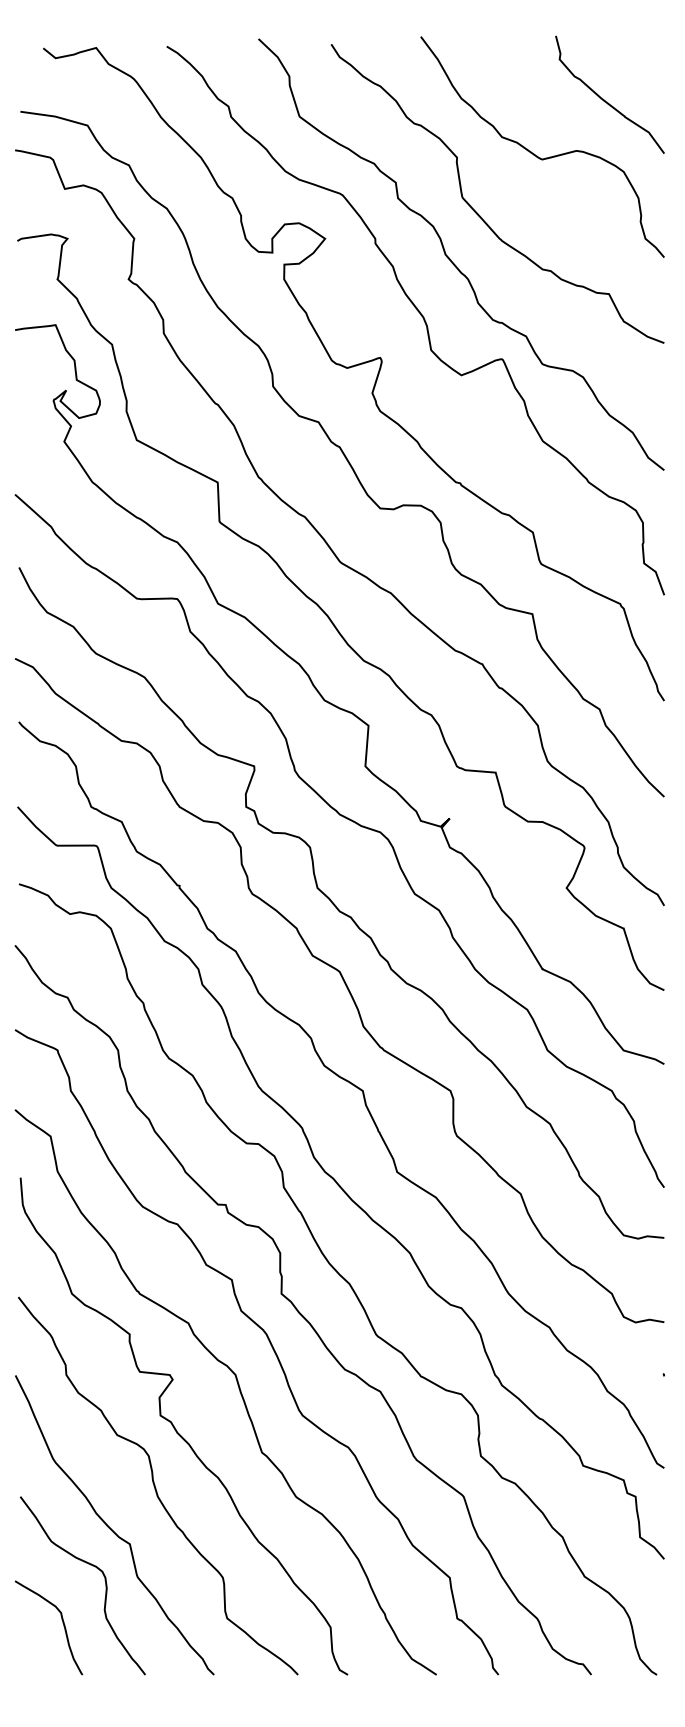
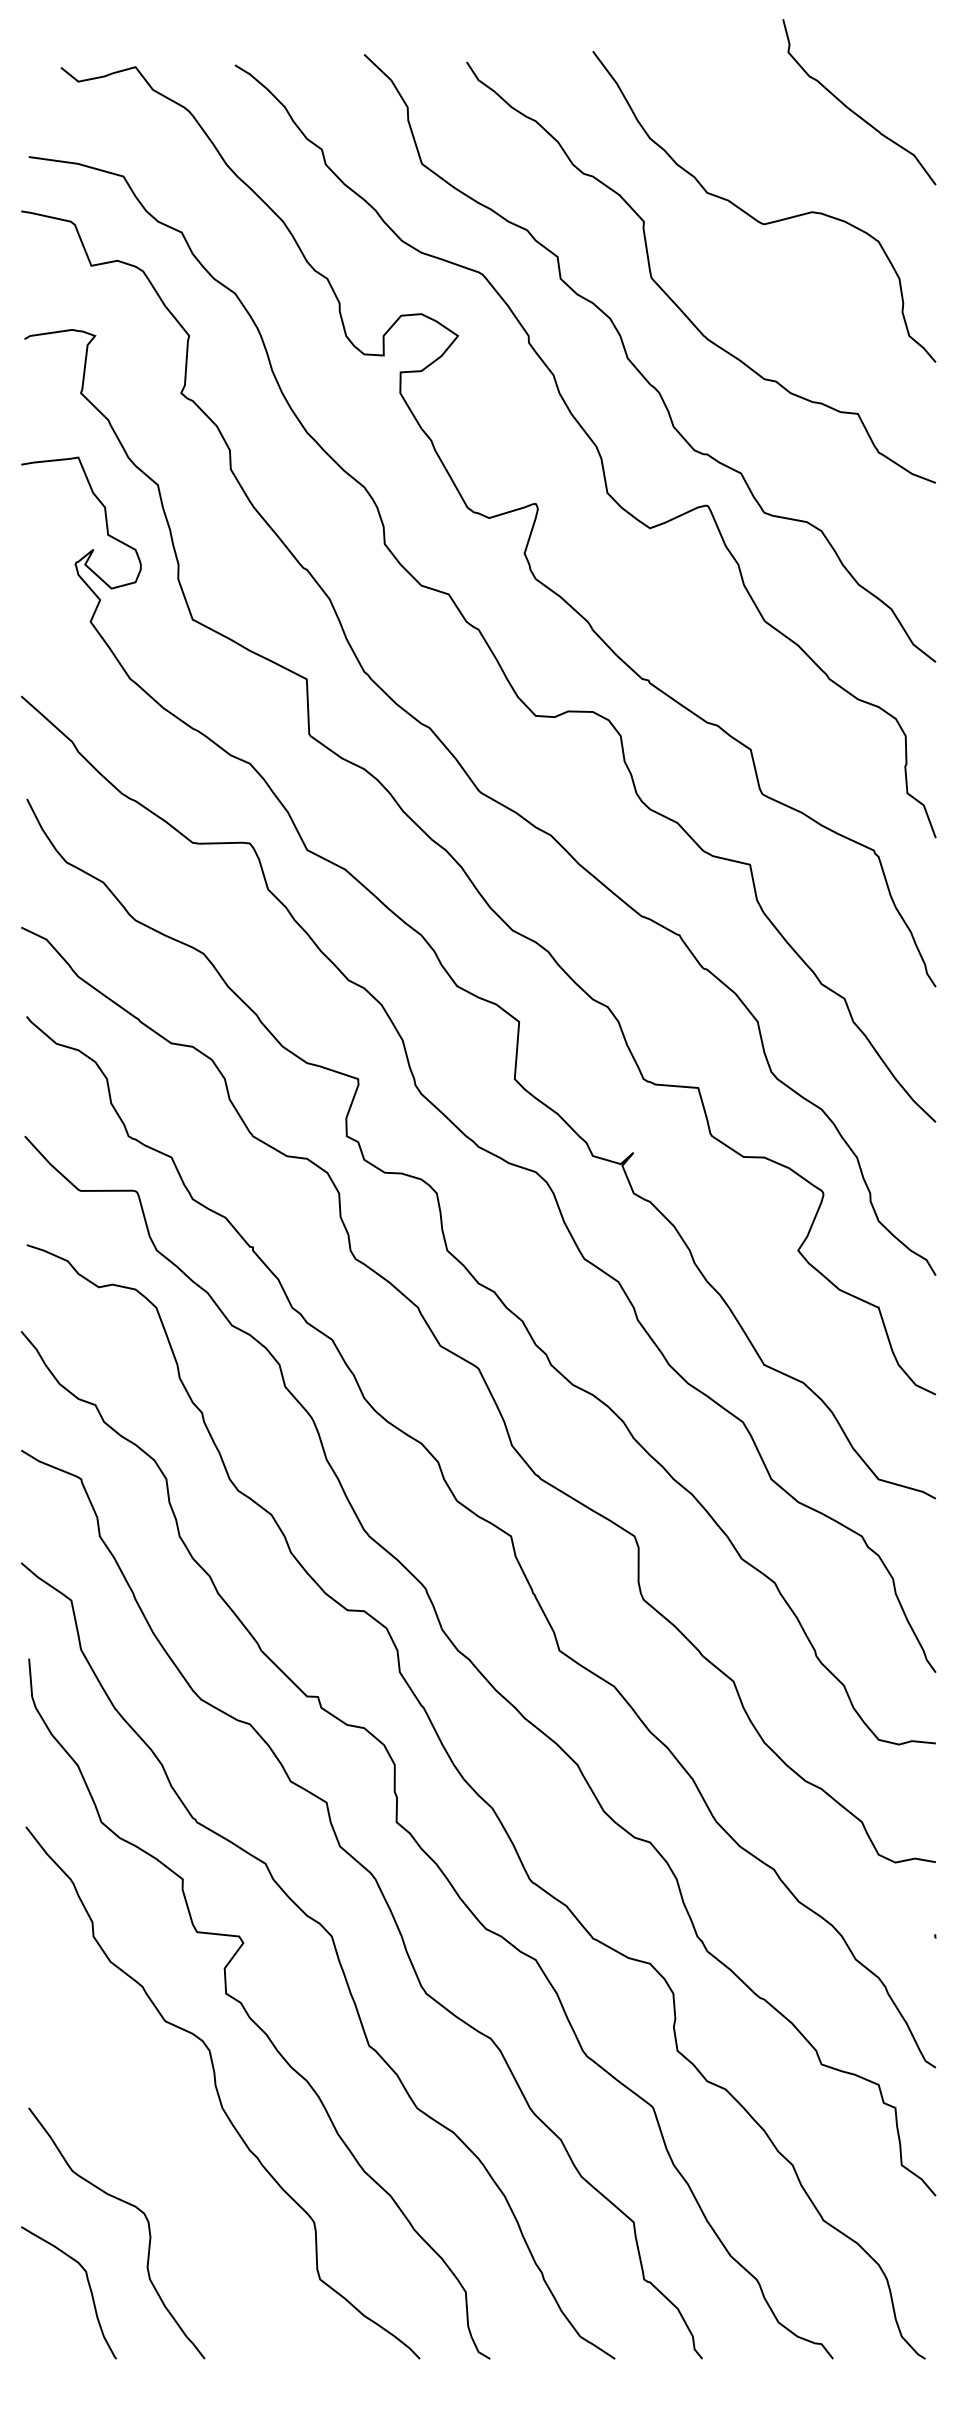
curve: (606, 101) -> (854, 111), moved
curve: (111, 1528) -> (156, 2152), removed

